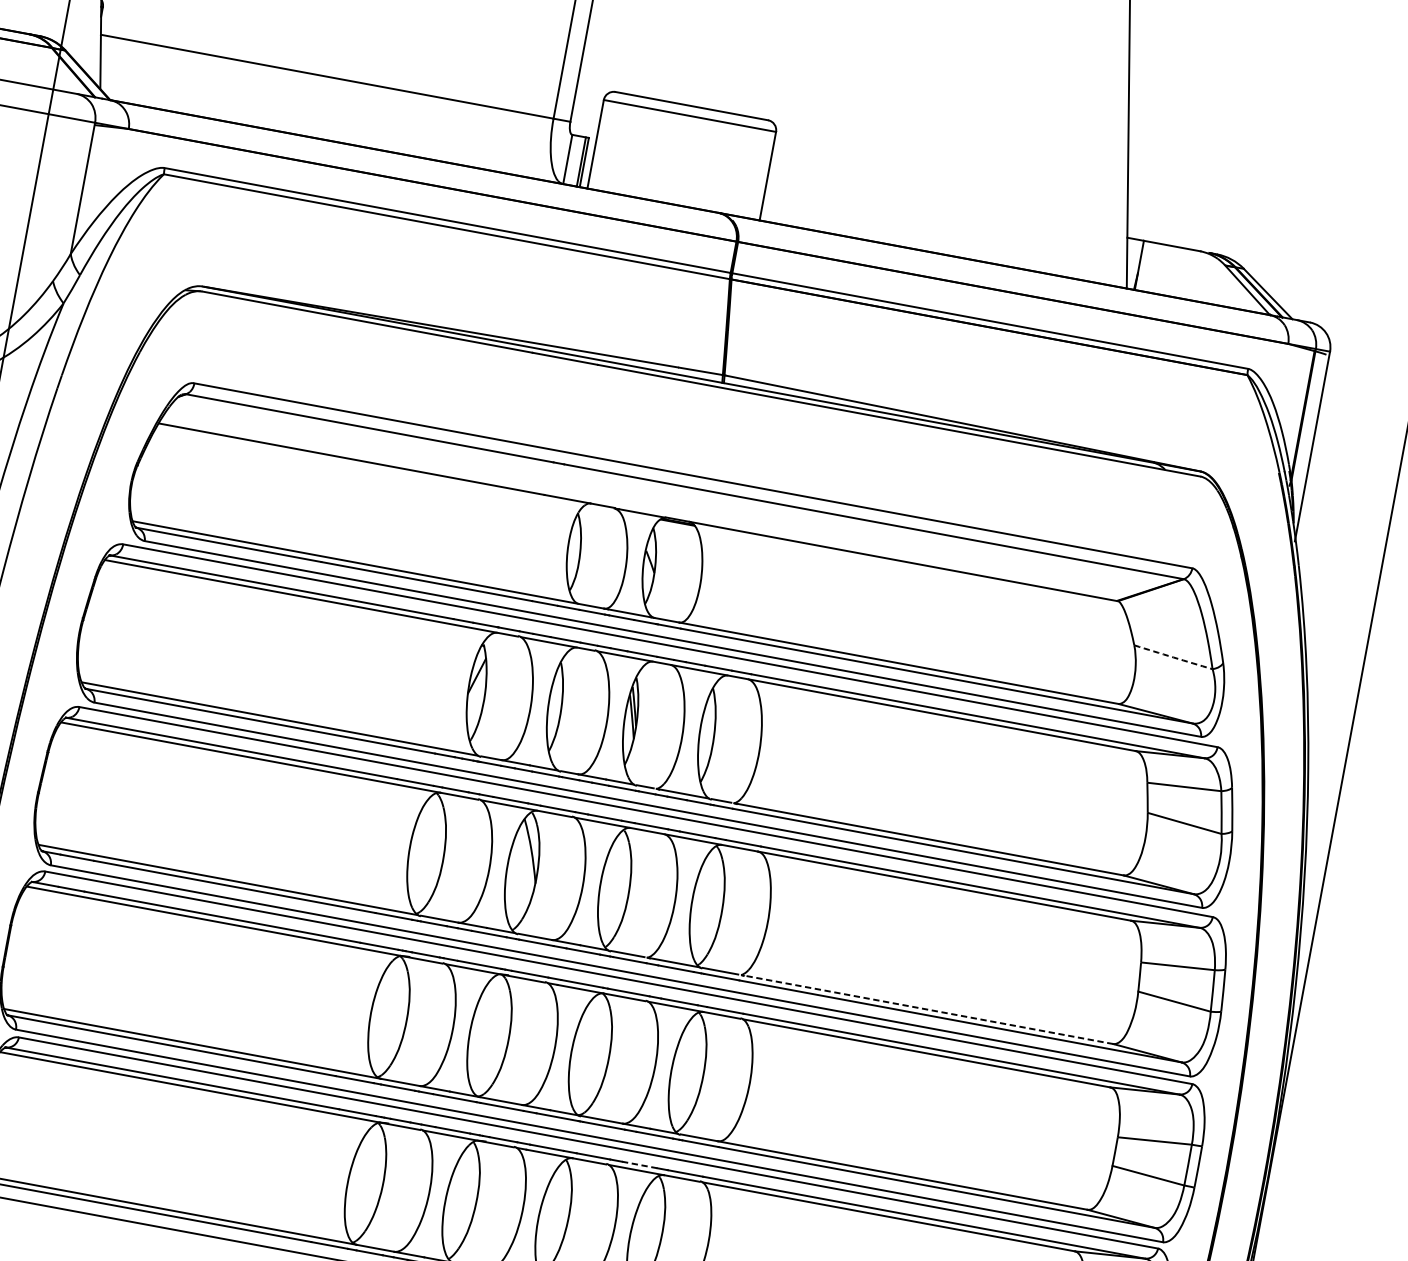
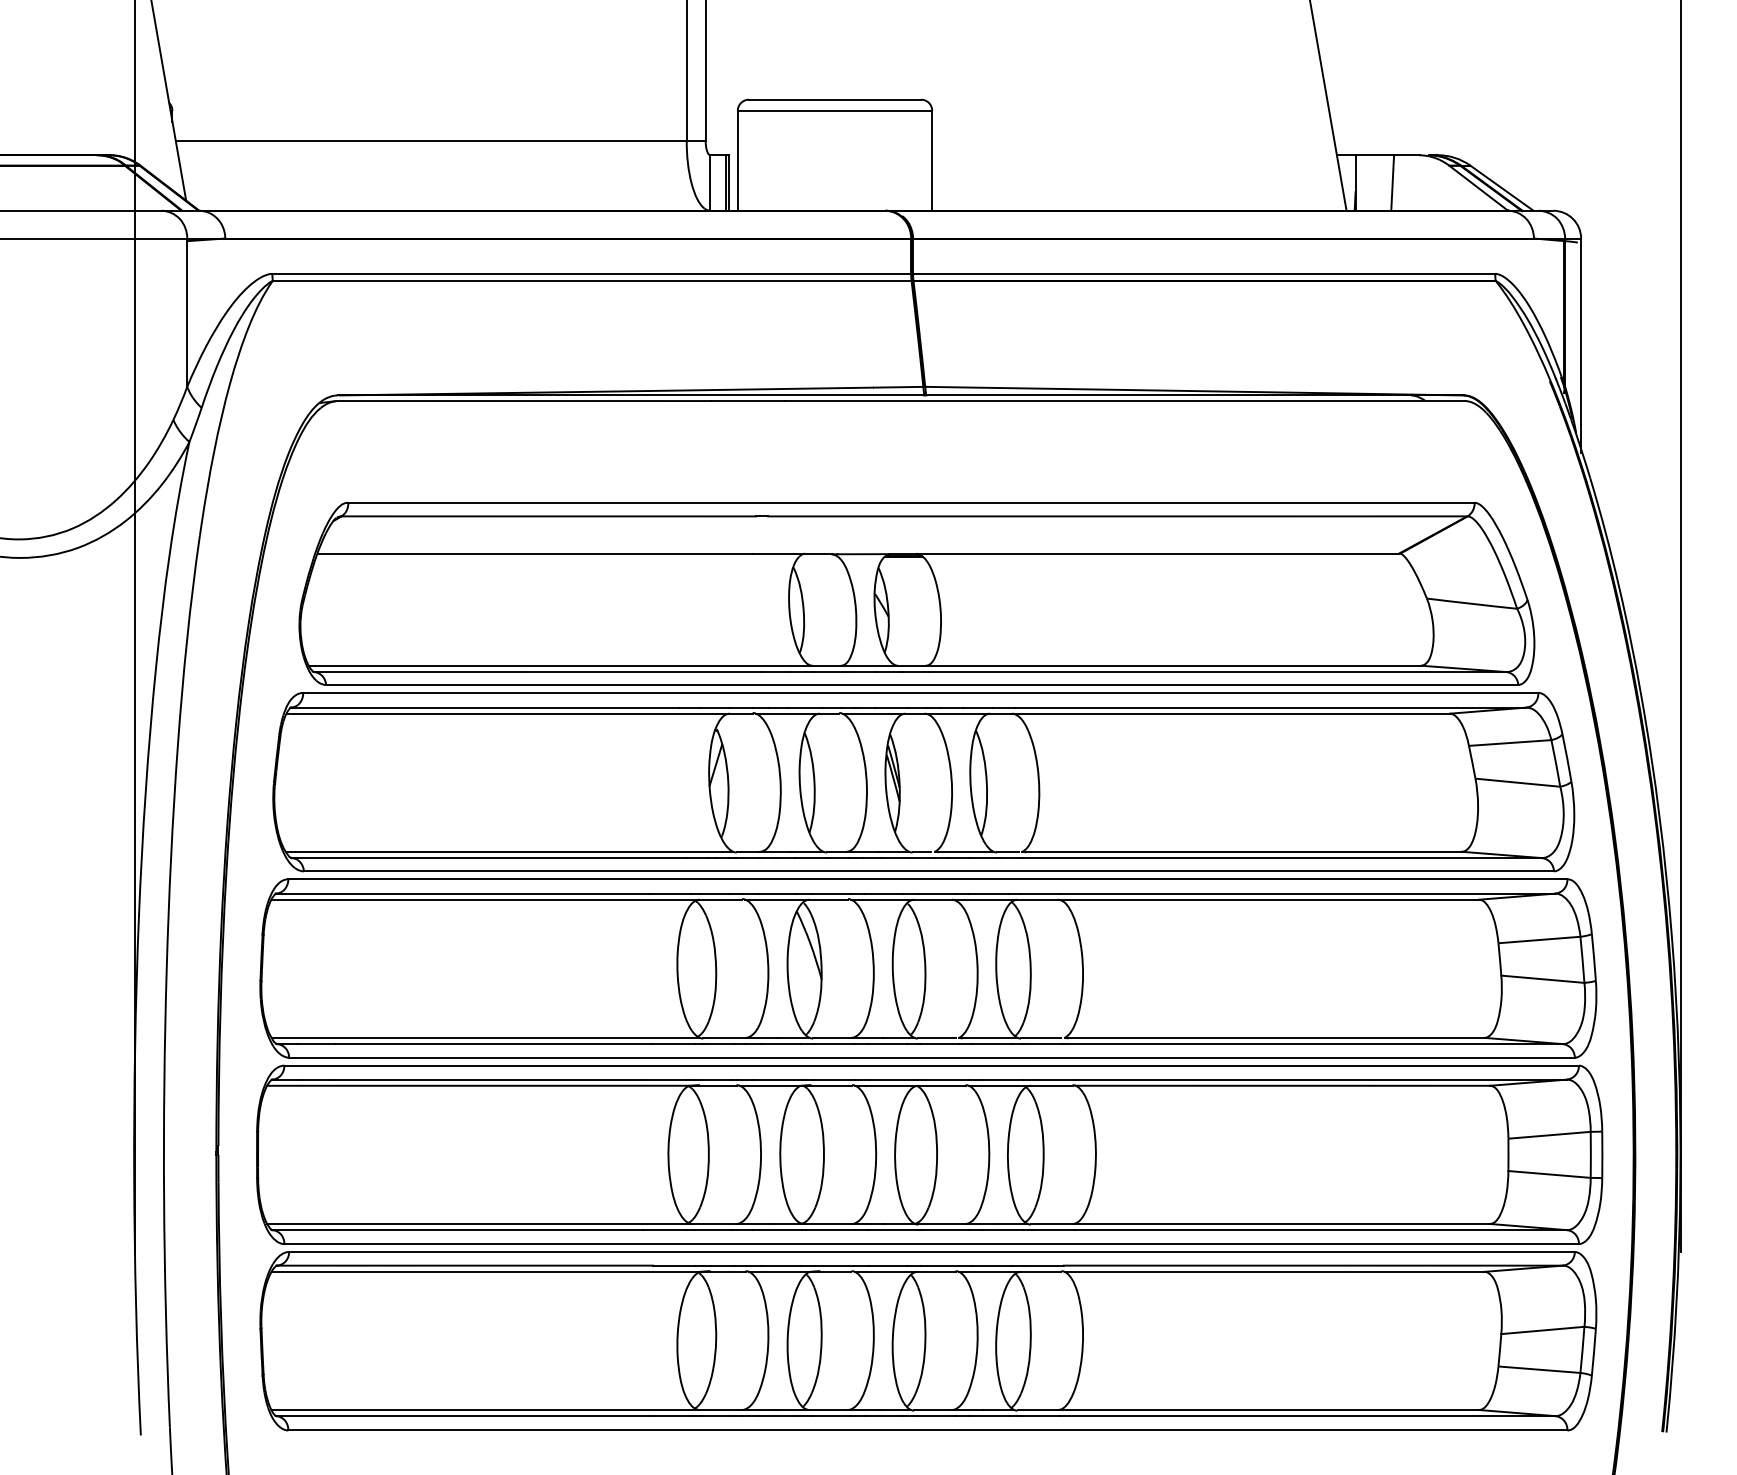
line: (1172, 271) -> (1392, 182), added
arc: (1173, 657) -> (1472, 603), dashed -> solid
line: (927, 1009) -> (1274, 1037), dashed -> solid
line: (639, 1164) -> (991, 1265), dashed -> solid

